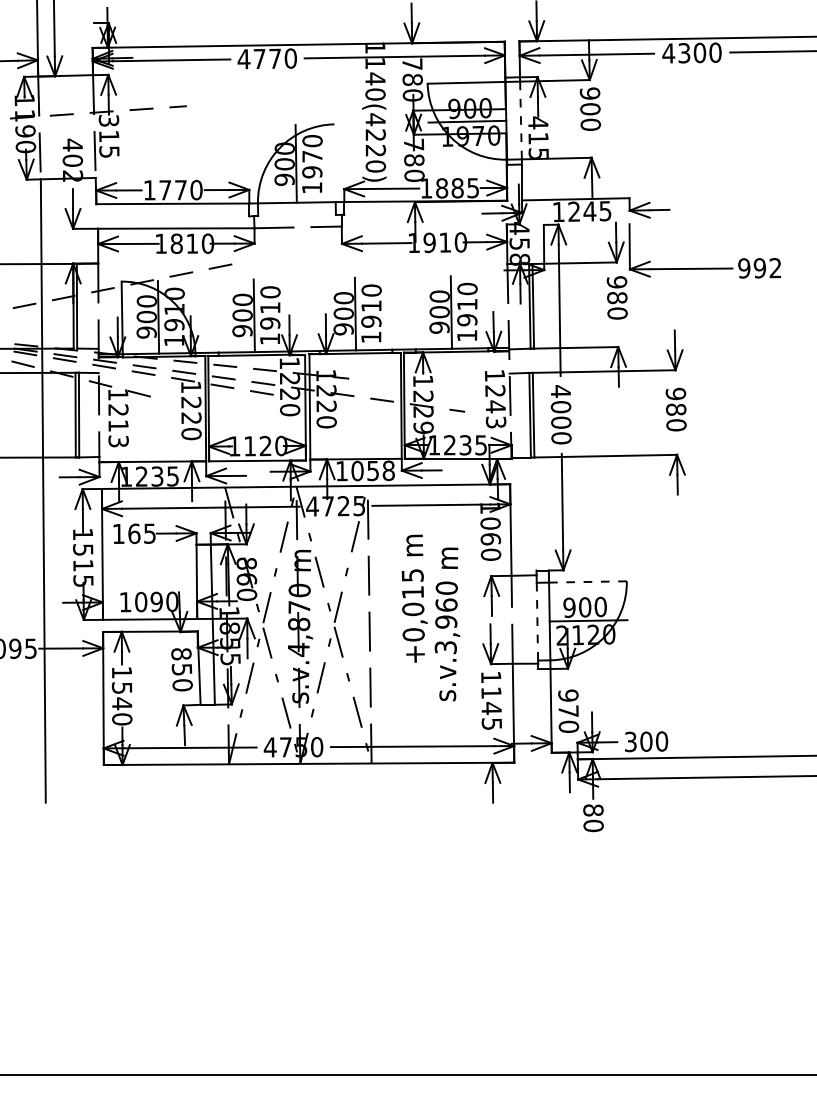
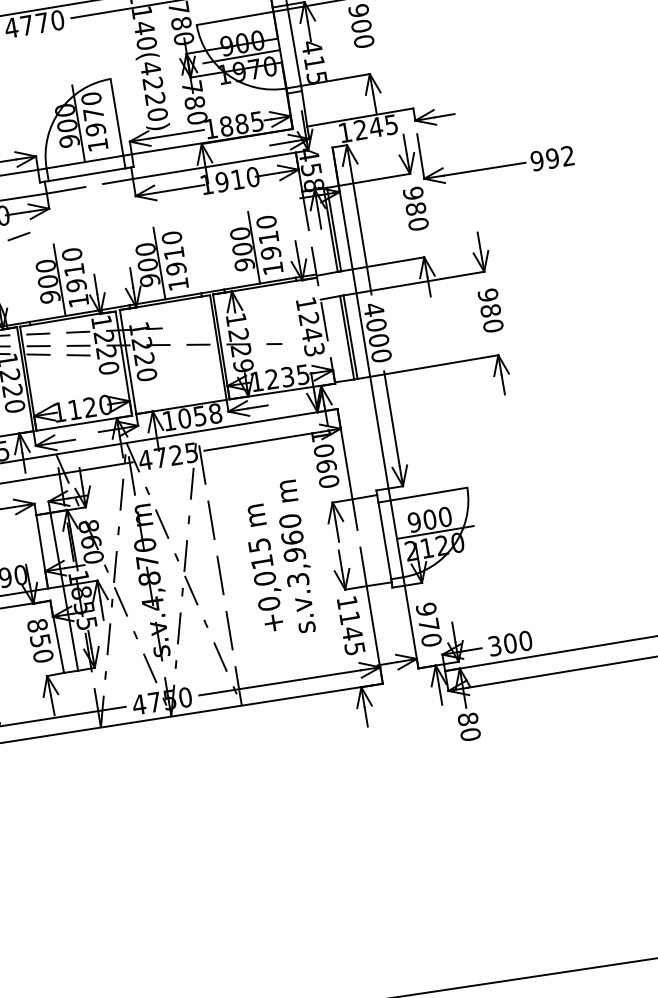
line: (521, 120) -> (295, 47), dashed -> solid
line: (334, 163) -> (116, 117), added
line: (296, 215) -> (86, 174), added
line: (423, 225) -> (213, 165), added
line: (545, 397) -> (359, 317), added
line: (587, 581) -> (428, 493), dashed -> solid
text: (414, 598) -> (264, 567), moved
line: (537, 621) -> (384, 540), dashed -> solid

